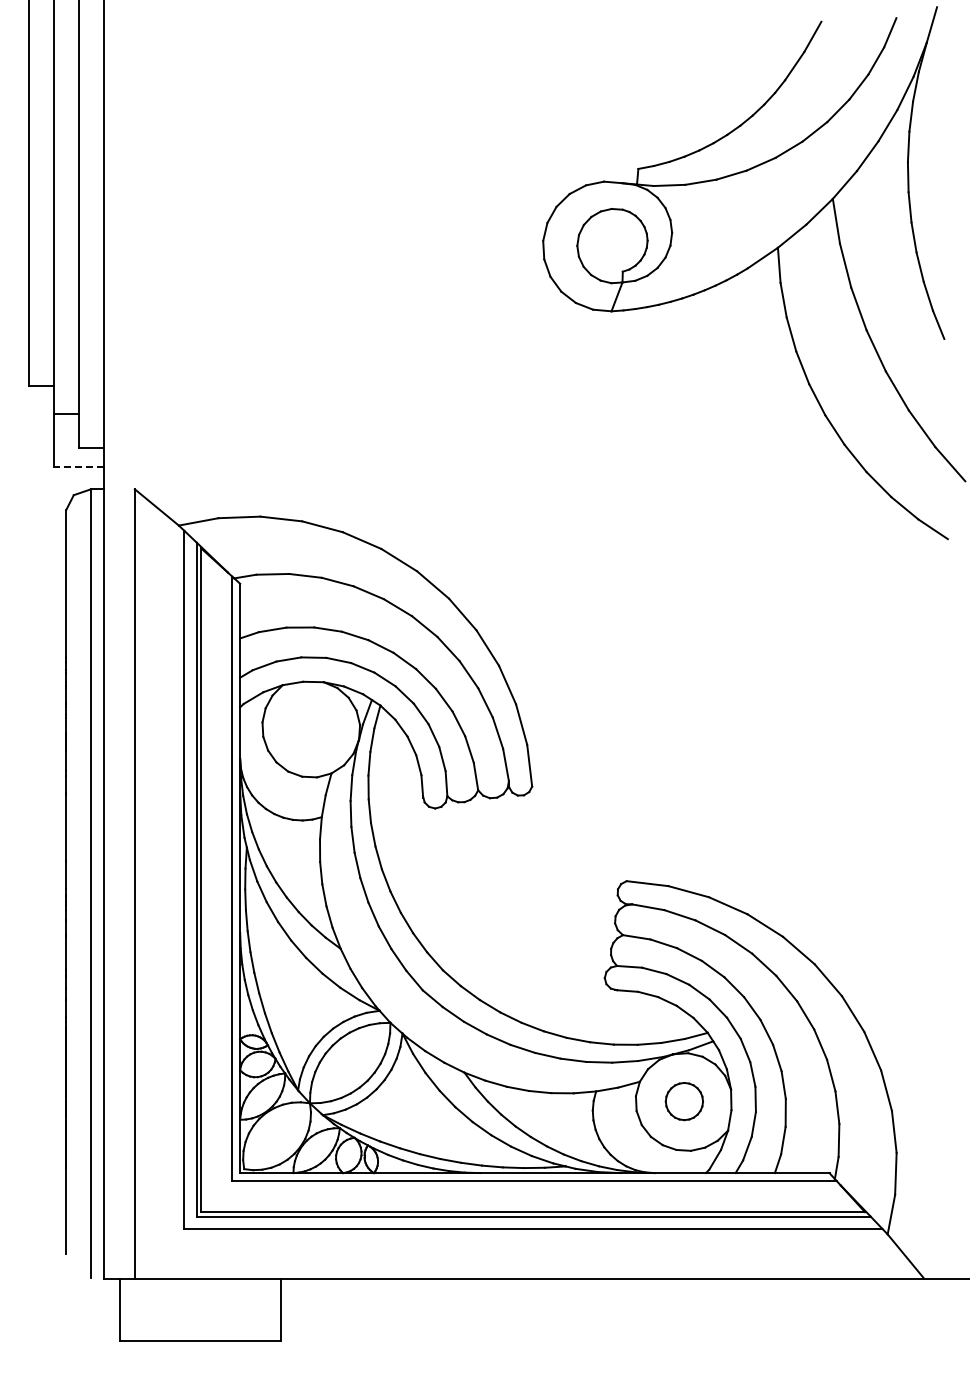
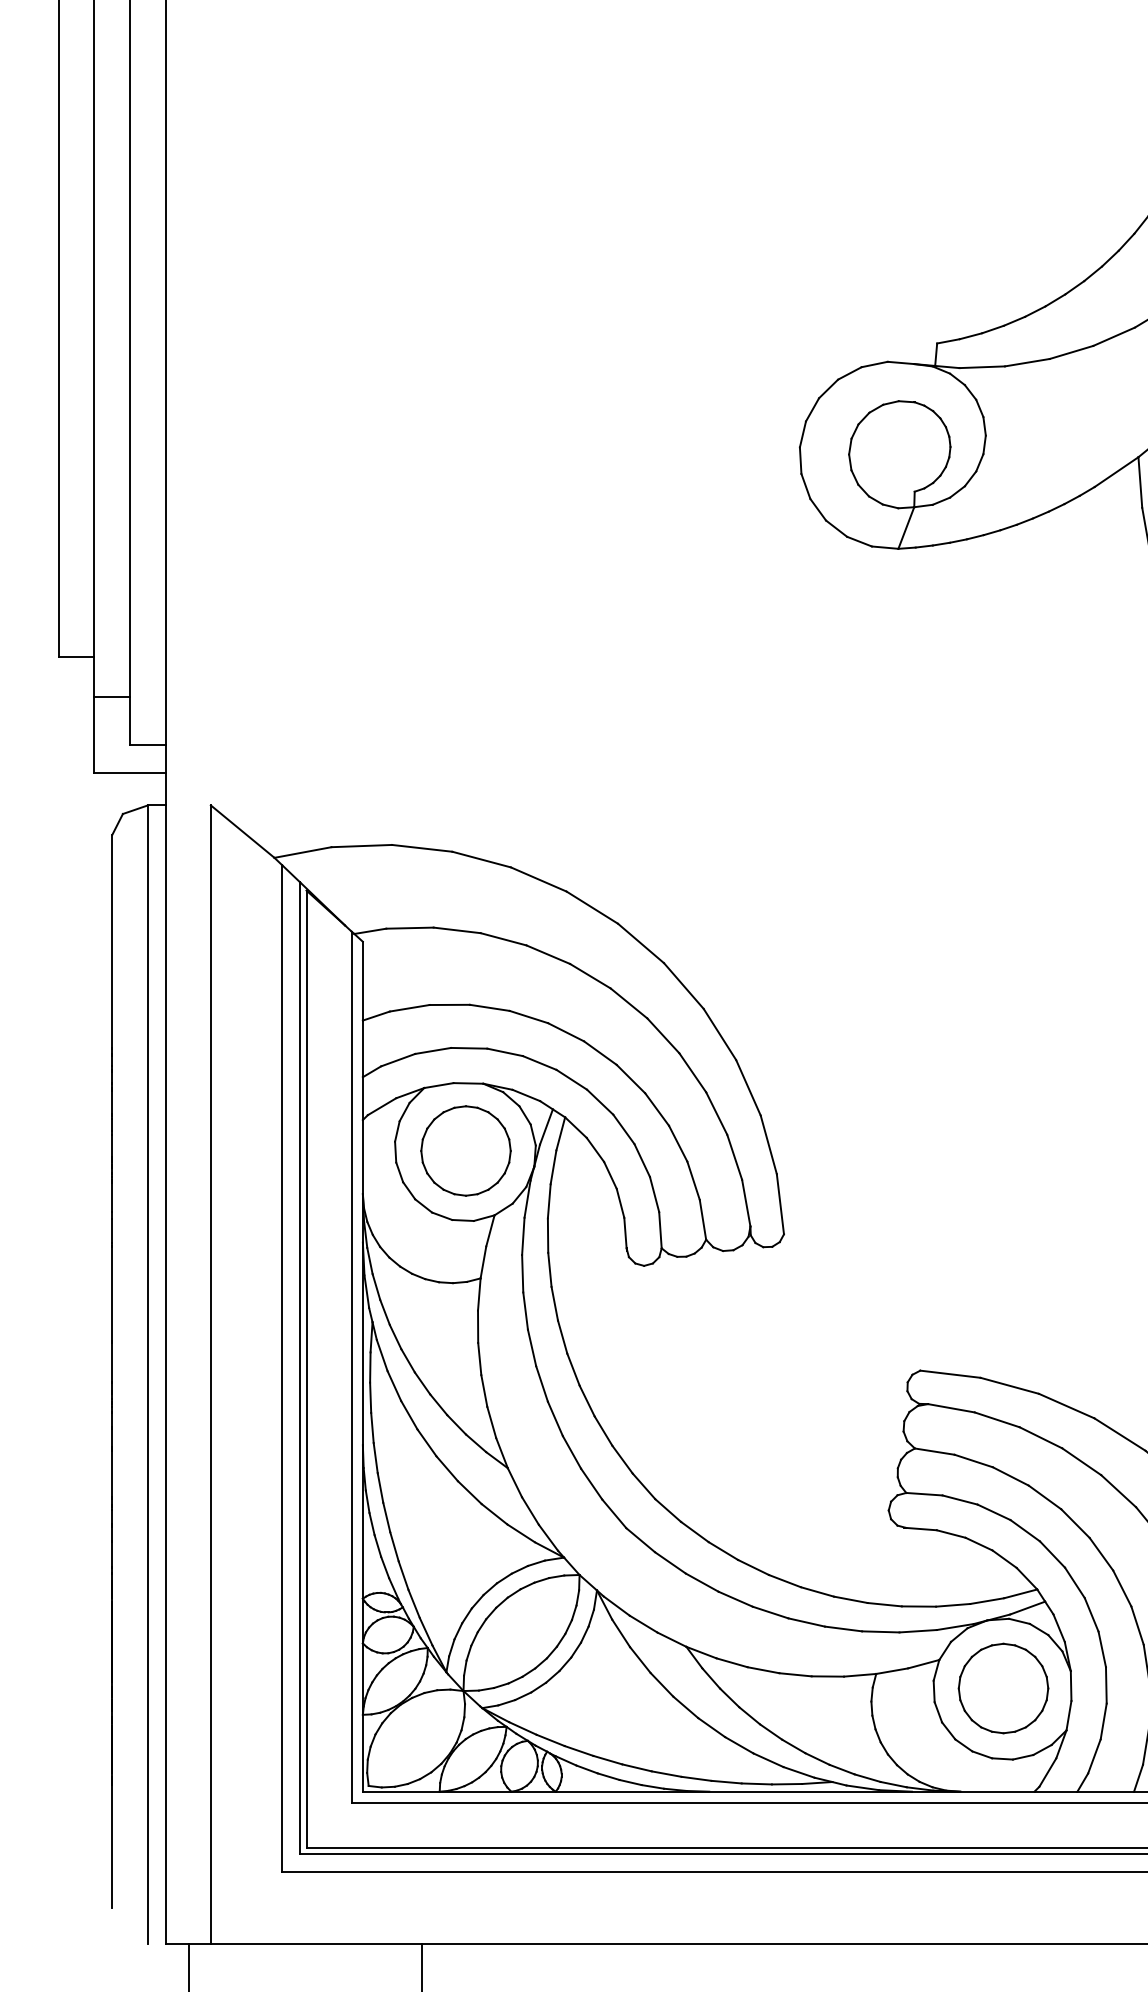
line: (78, 466) -> (129, 772), dashed -> solid
part: (311, 728) -> (465, 1150), added
part: (684, 1101) -> (1003, 1688), size x1.67

